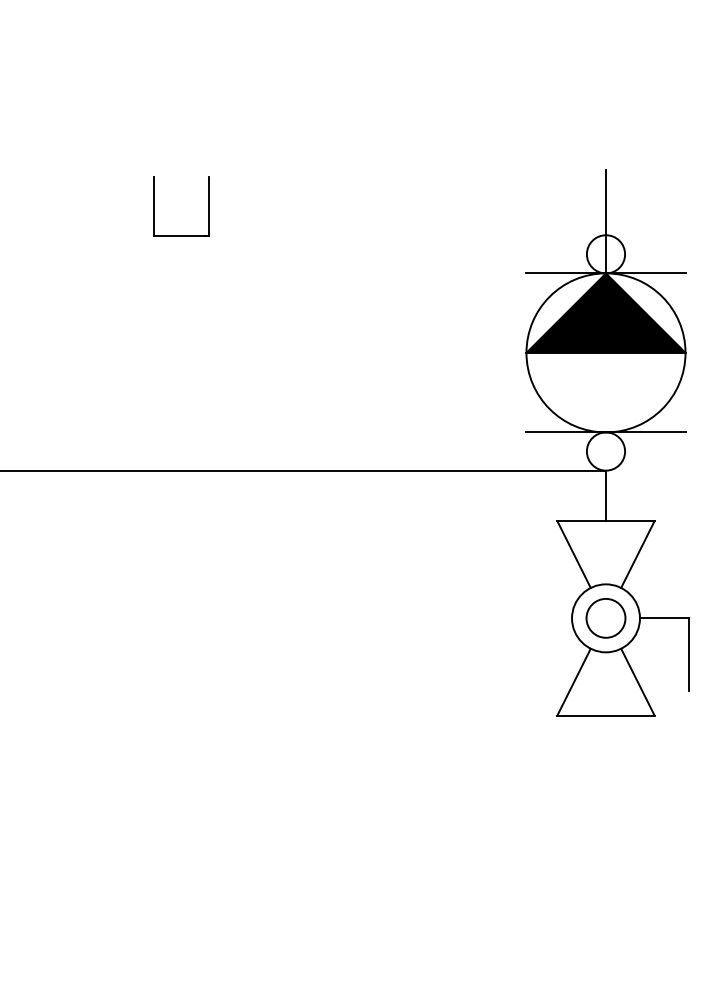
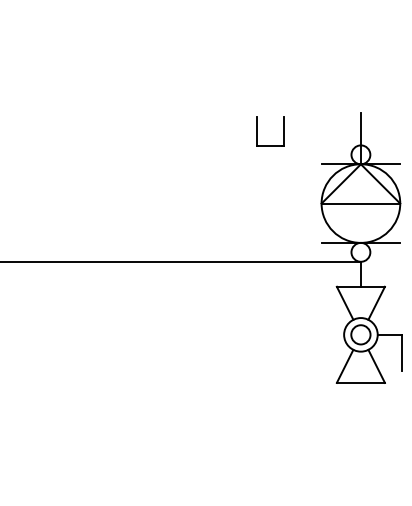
part: (156, 207) -> (257, 131), moved
fill: (605, 312) -> (360, 183), removed

